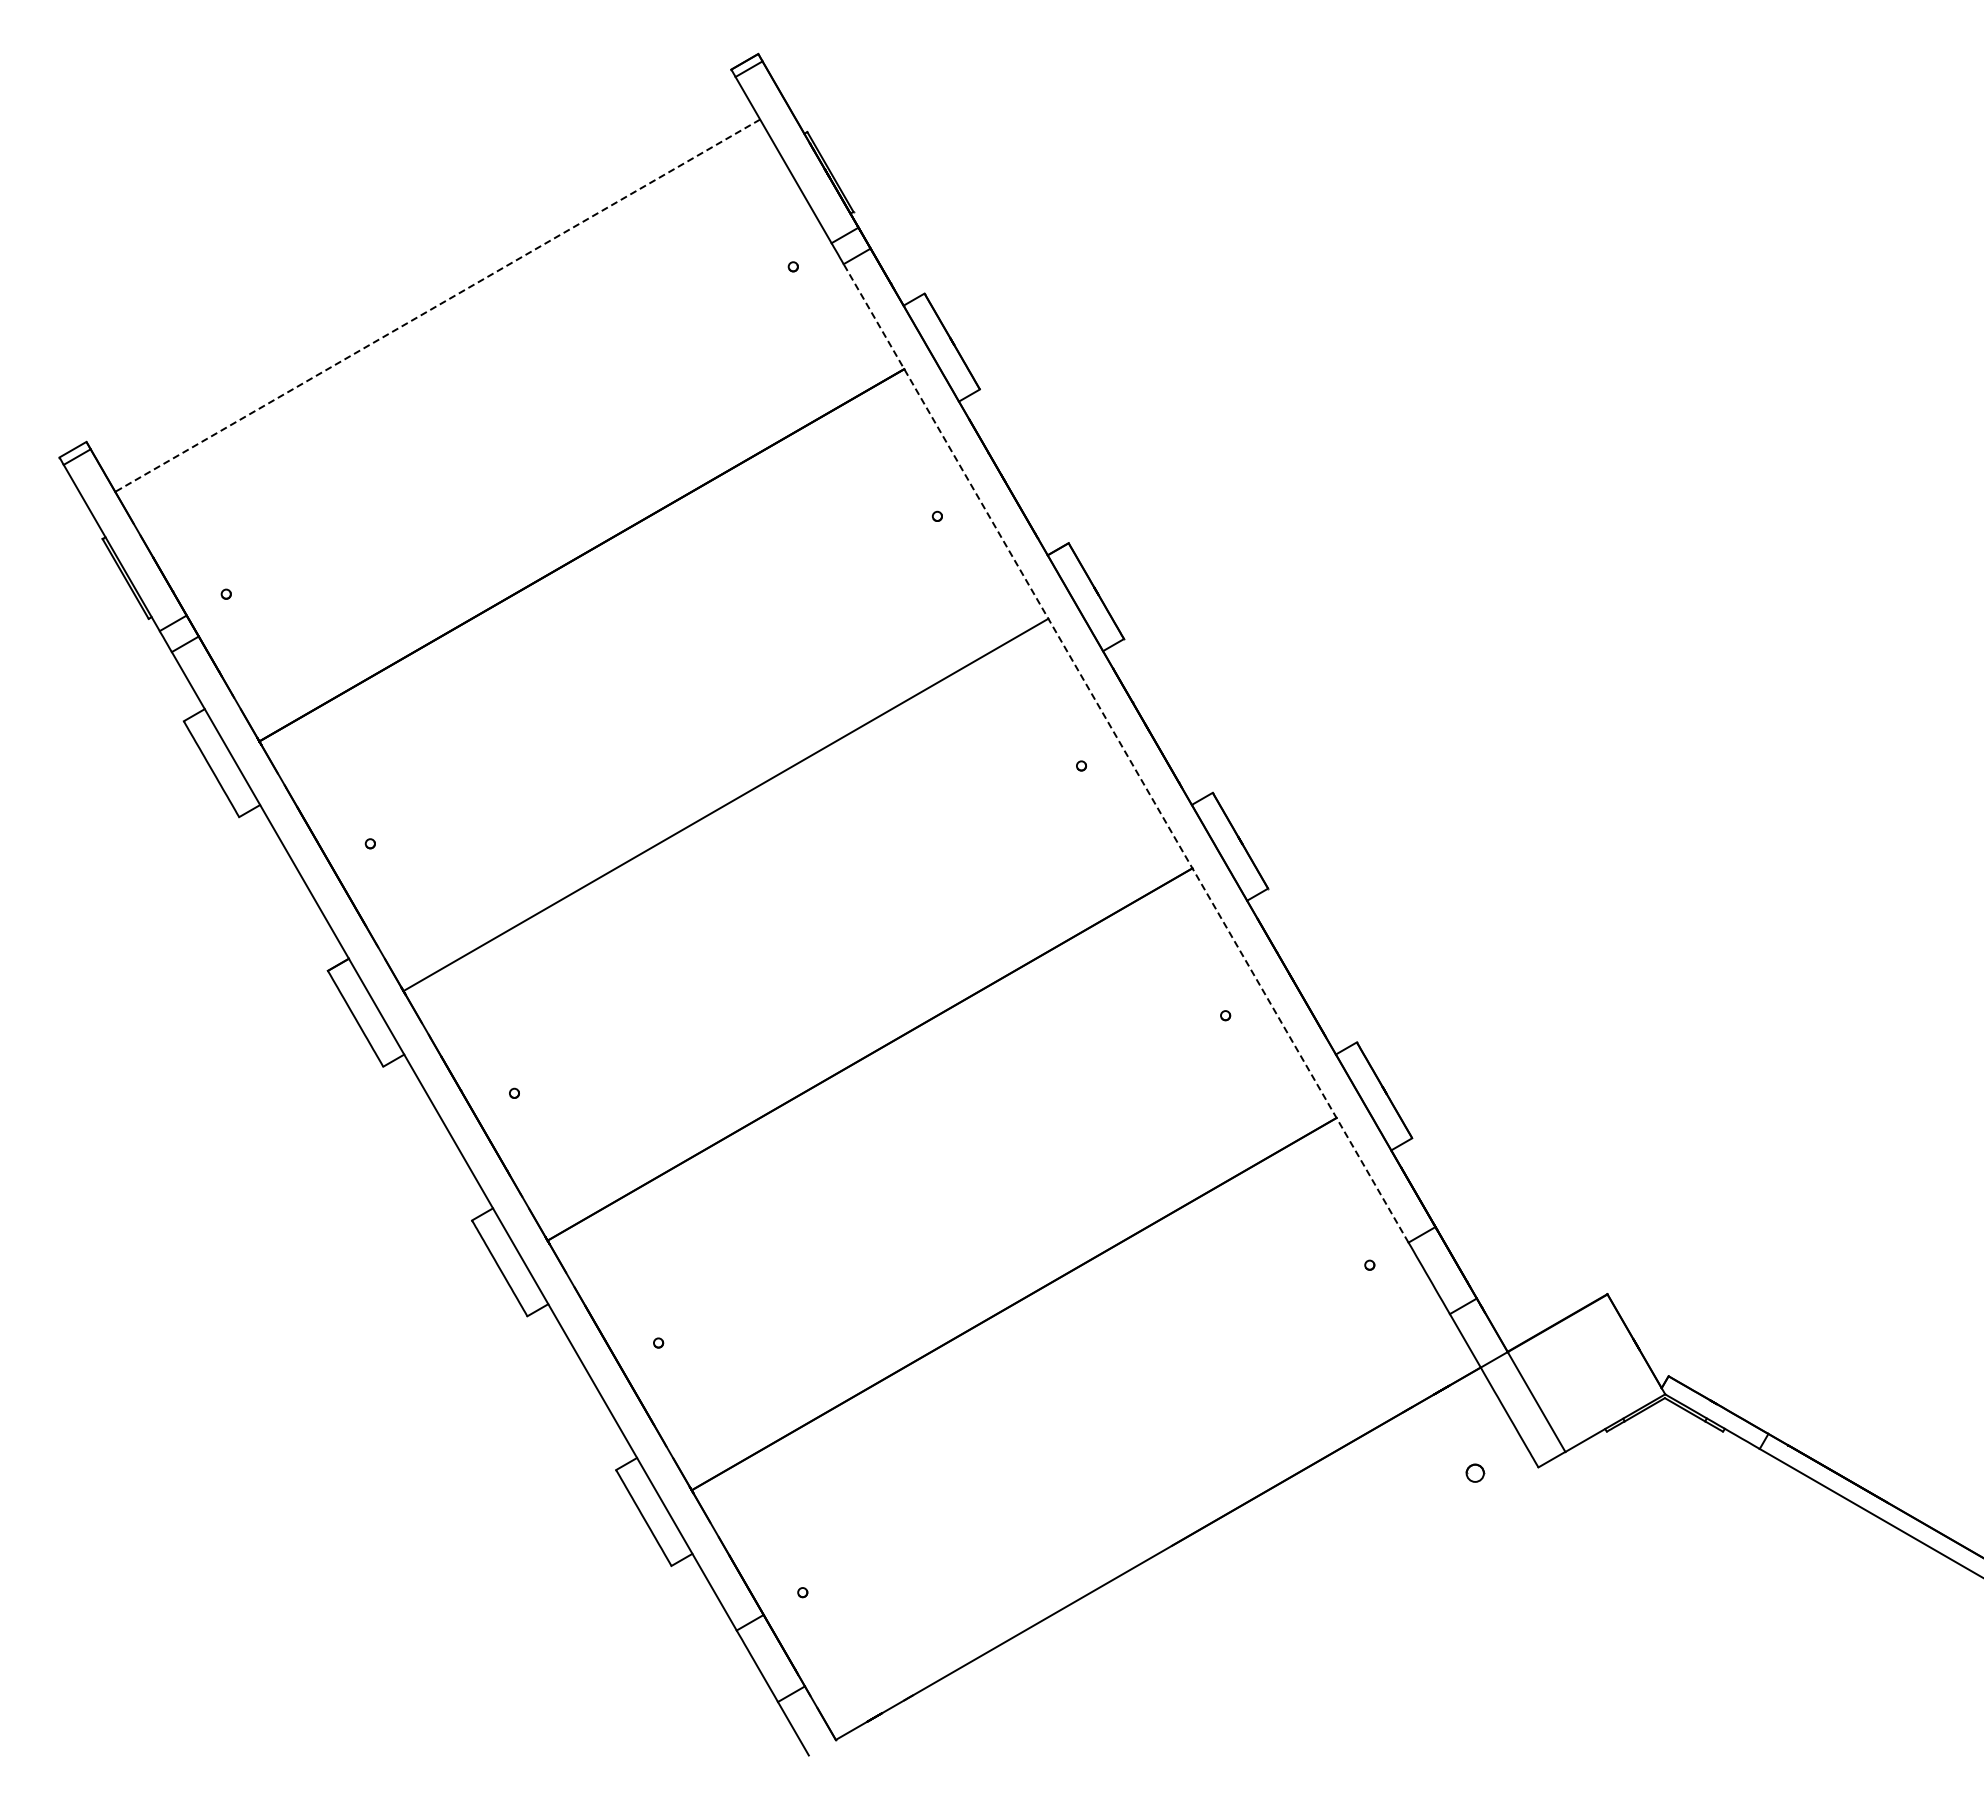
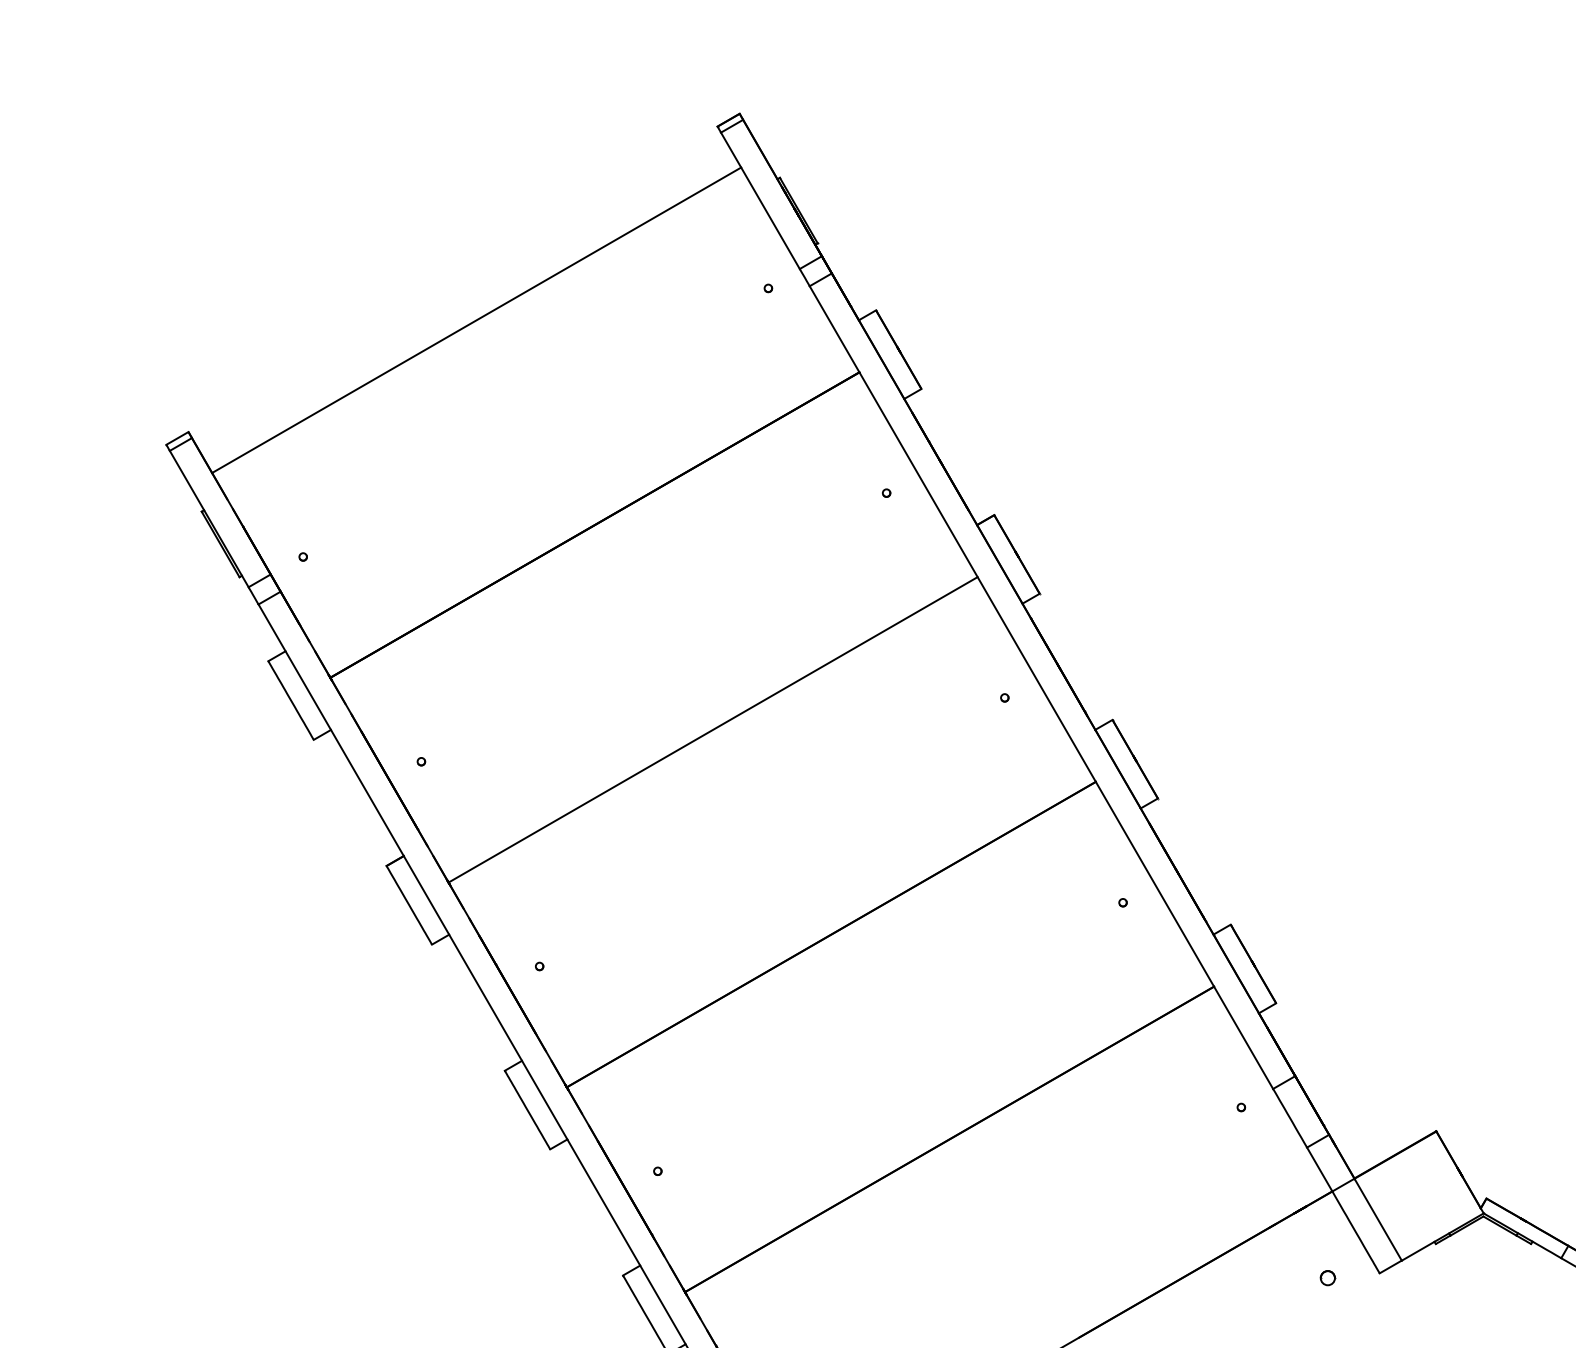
line: (437, 305) -> (476, 320), dashed -> solid
line: (1126, 753) -> (1041, 687), dashed -> solid

